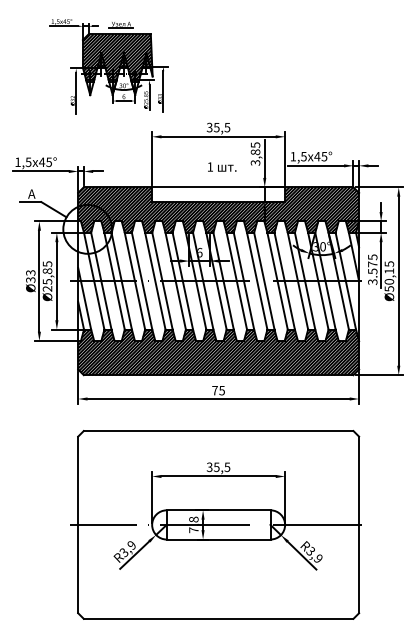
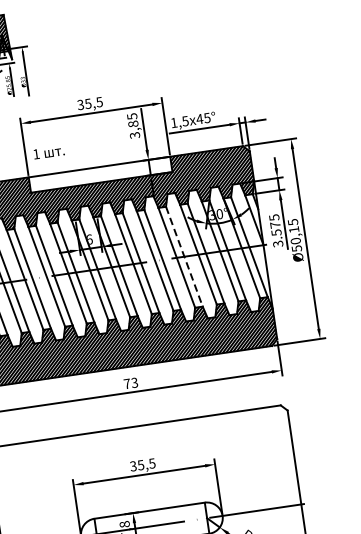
text: (222, 166) -> (49, 151), moved
line: (284, 281) -> (184, 257), solid -> dashed
text: (221, 389) -> (133, 381), 75 -> 73

